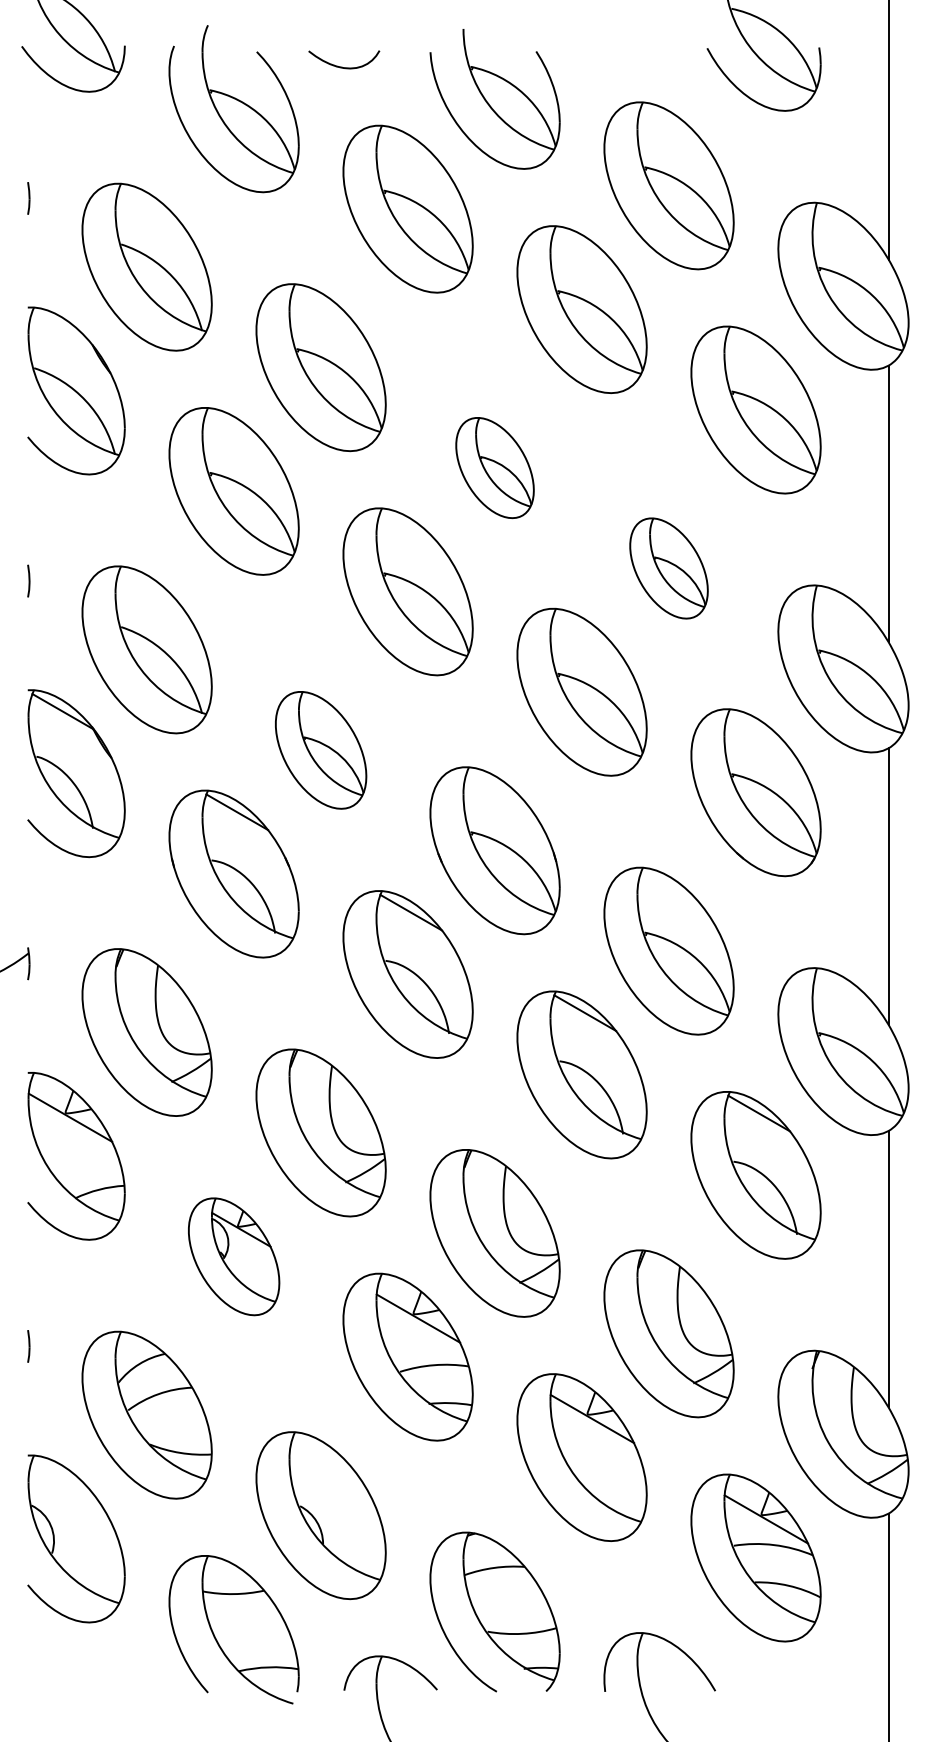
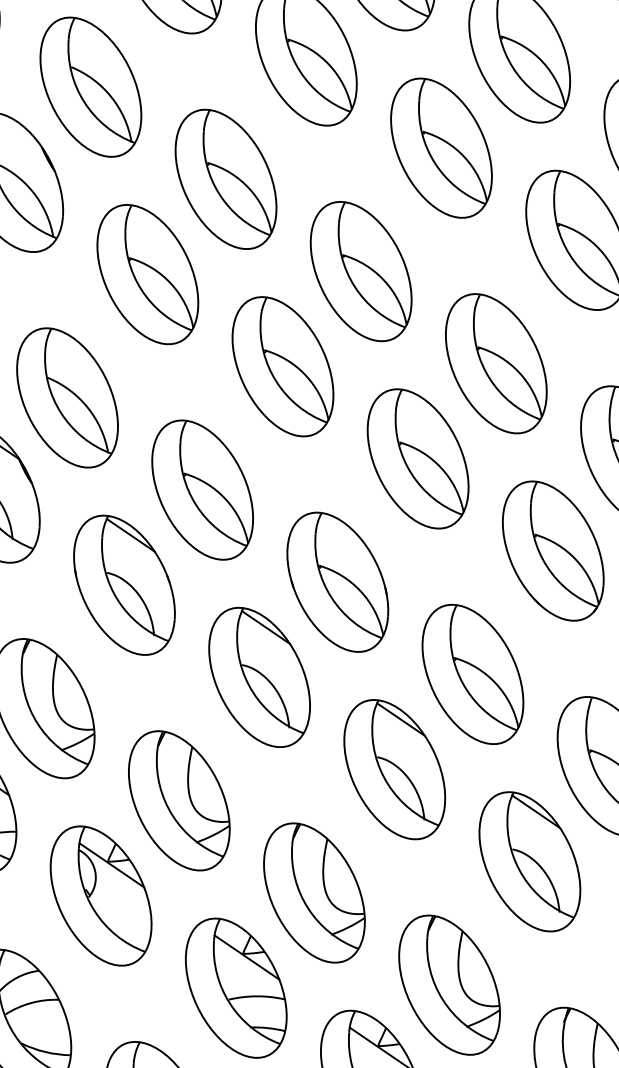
part: (494, 467) -> (360, 271), size x1.67
part: (668, 568) -> (495, 363), size x1.67
part: (320, 750) -> (202, 490), size x1.43
part: (233, 1256) -> (100, 895), size x1.43

